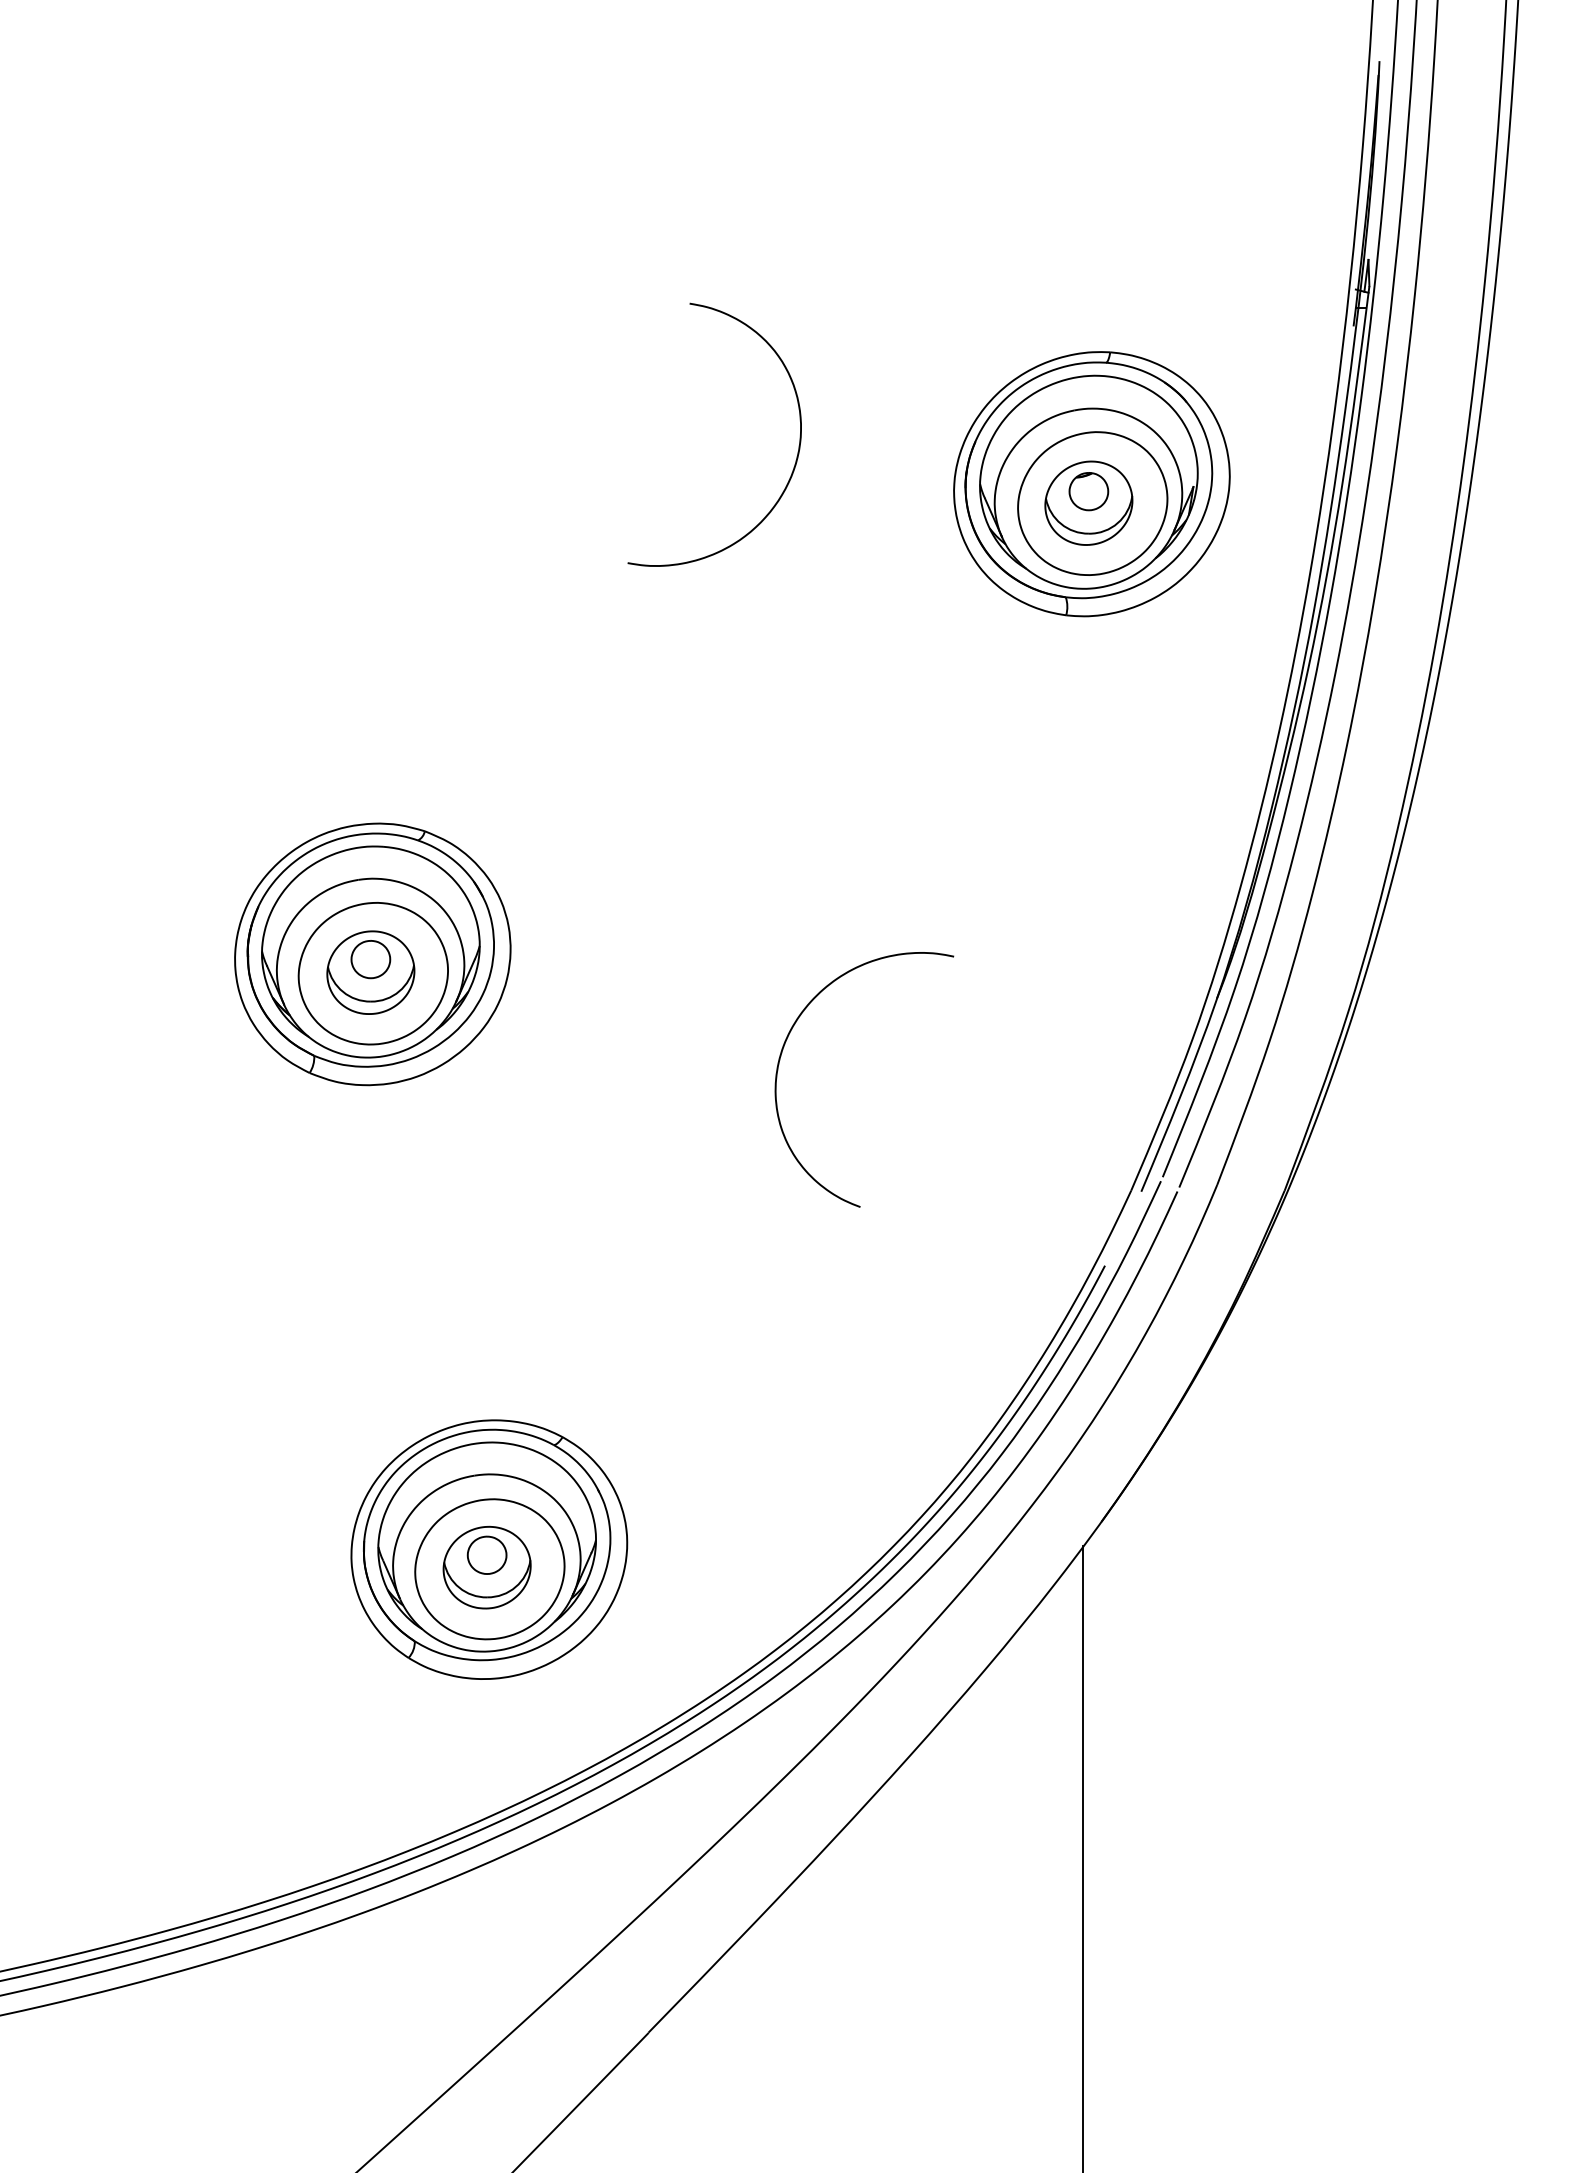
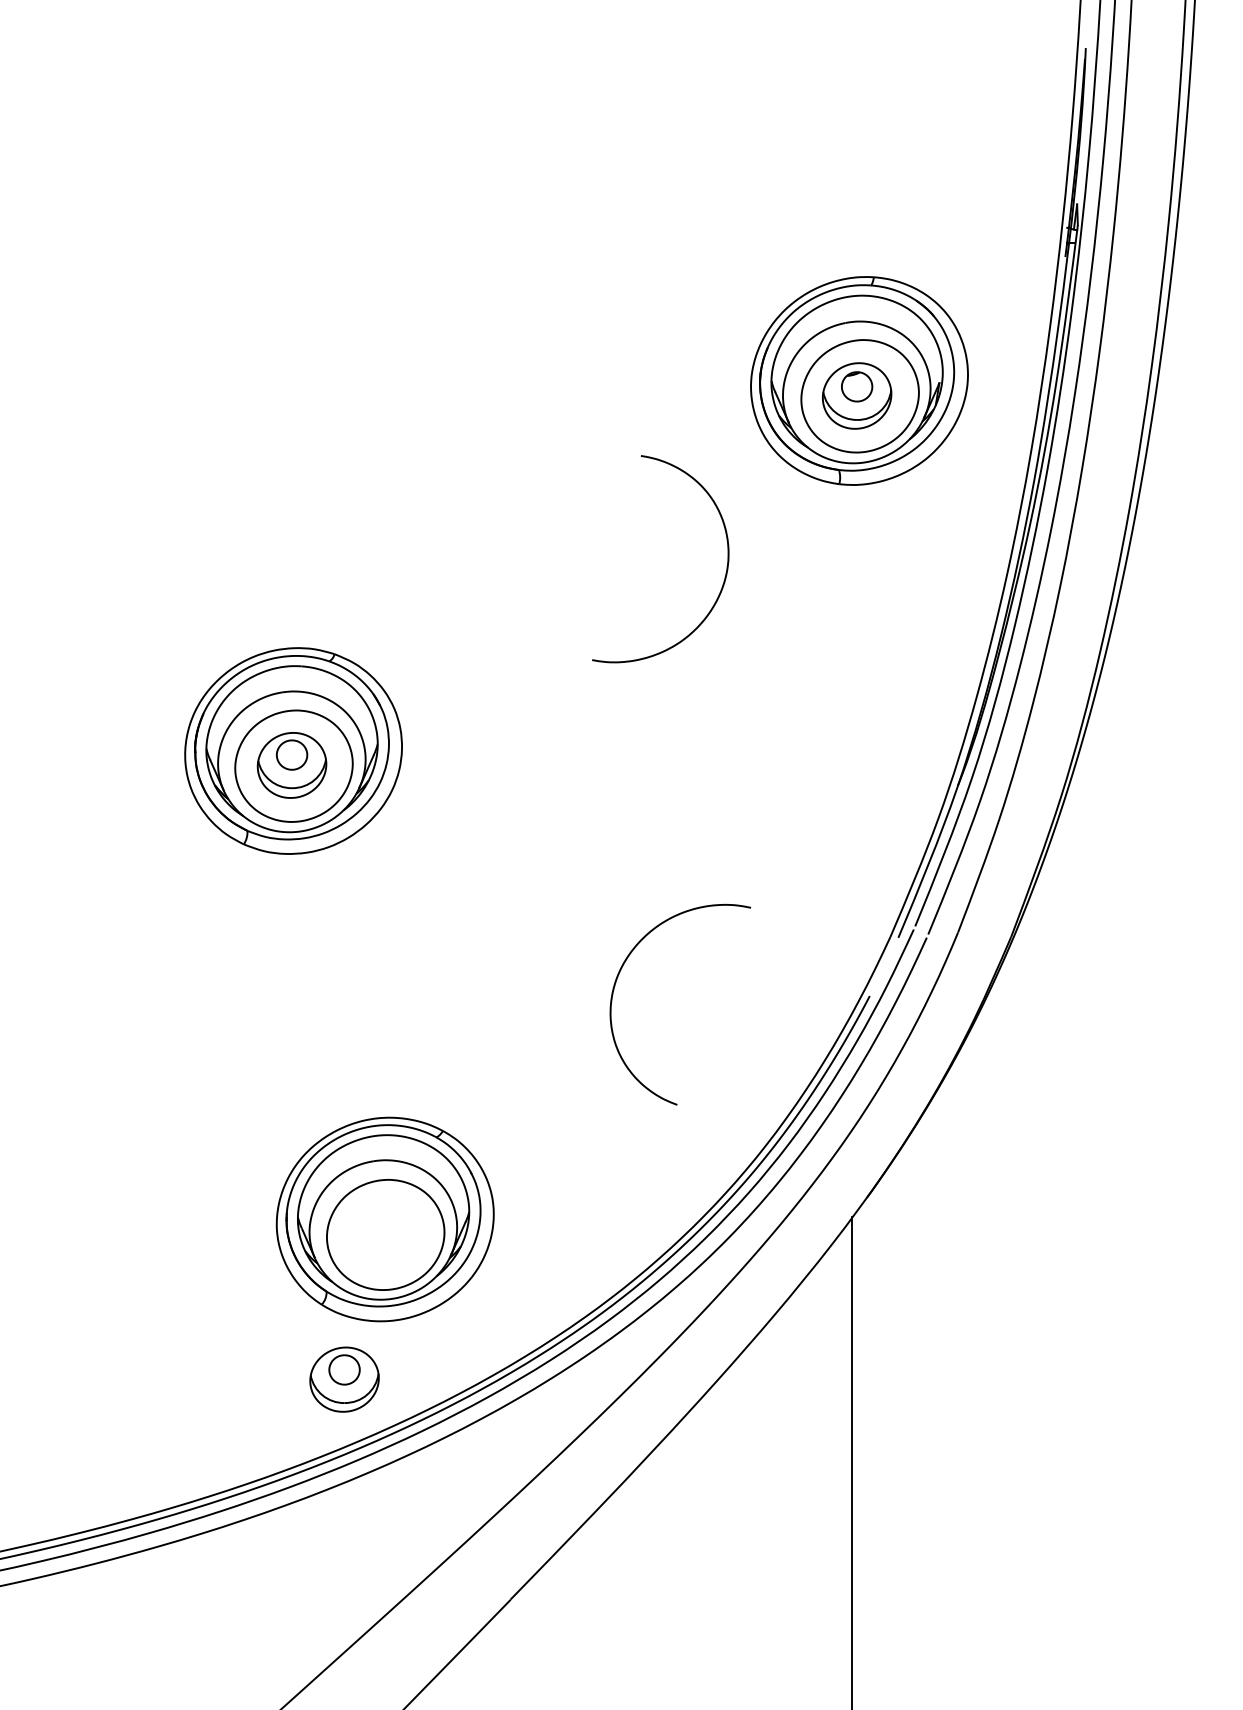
curve: (797, 451) -> (725, 572), moved
curve: (783, 1052) -> (616, 983), moved
part: (487, 1567) -> (344, 1379), moved

